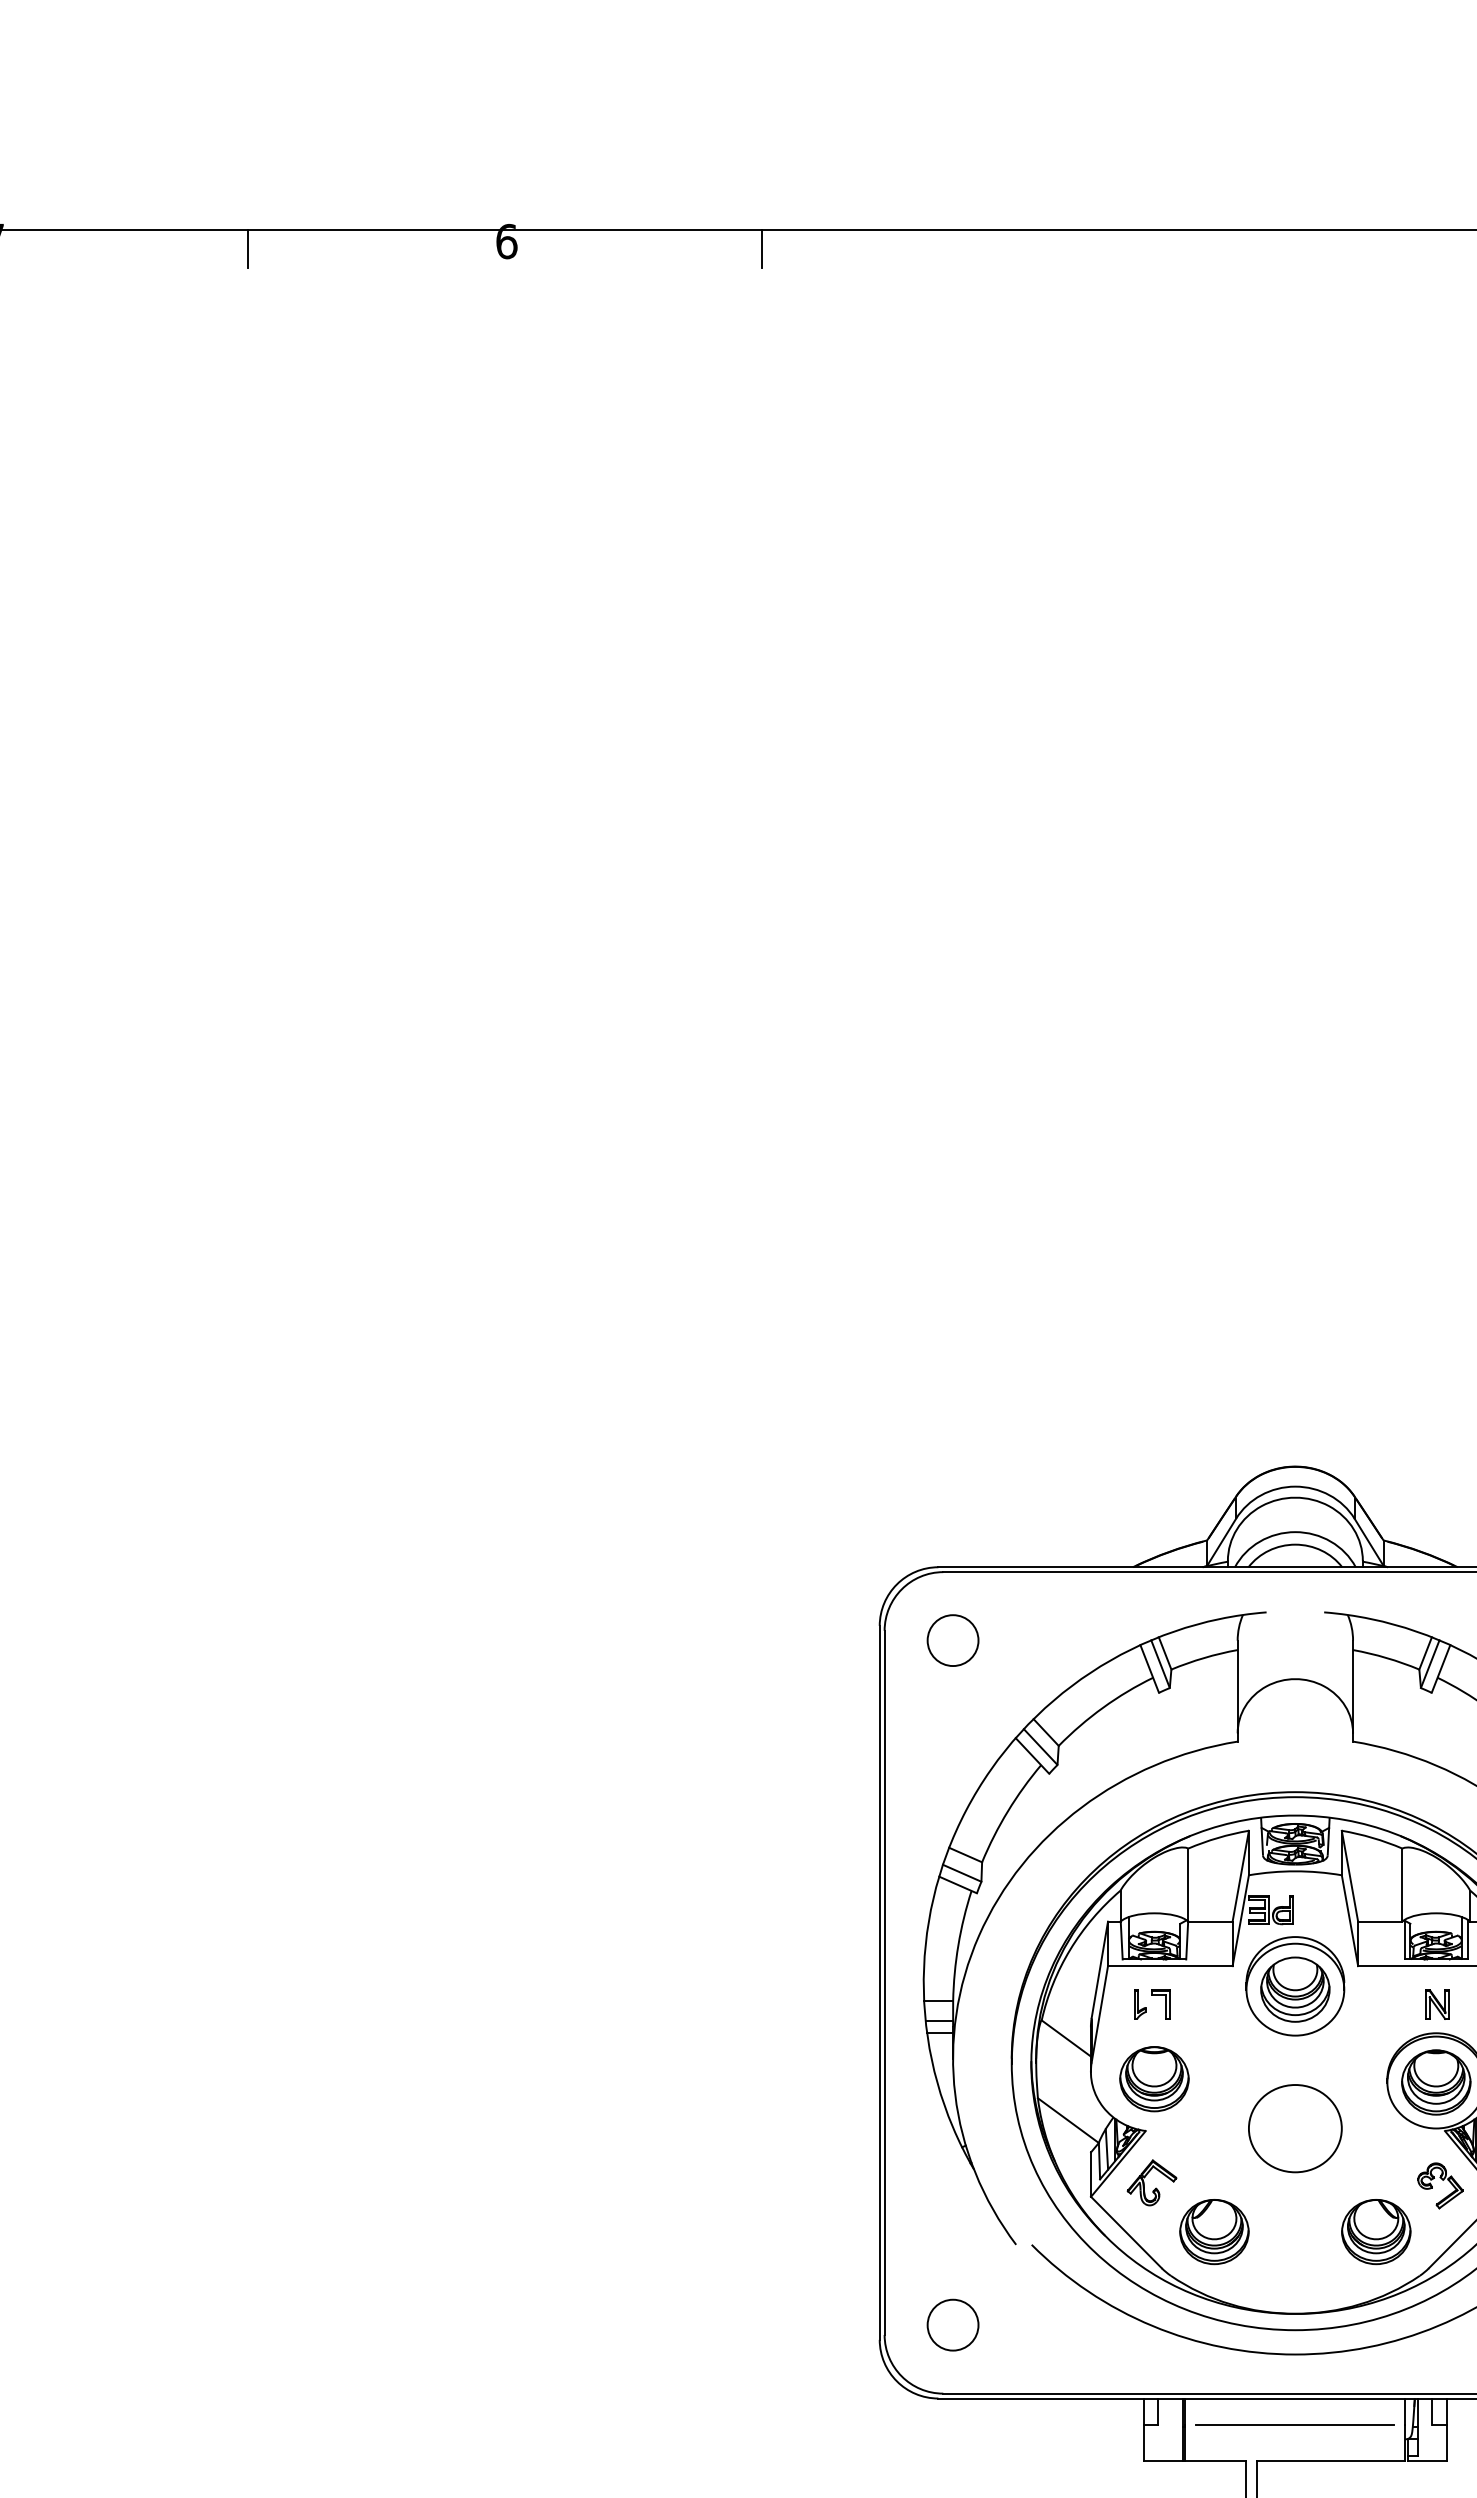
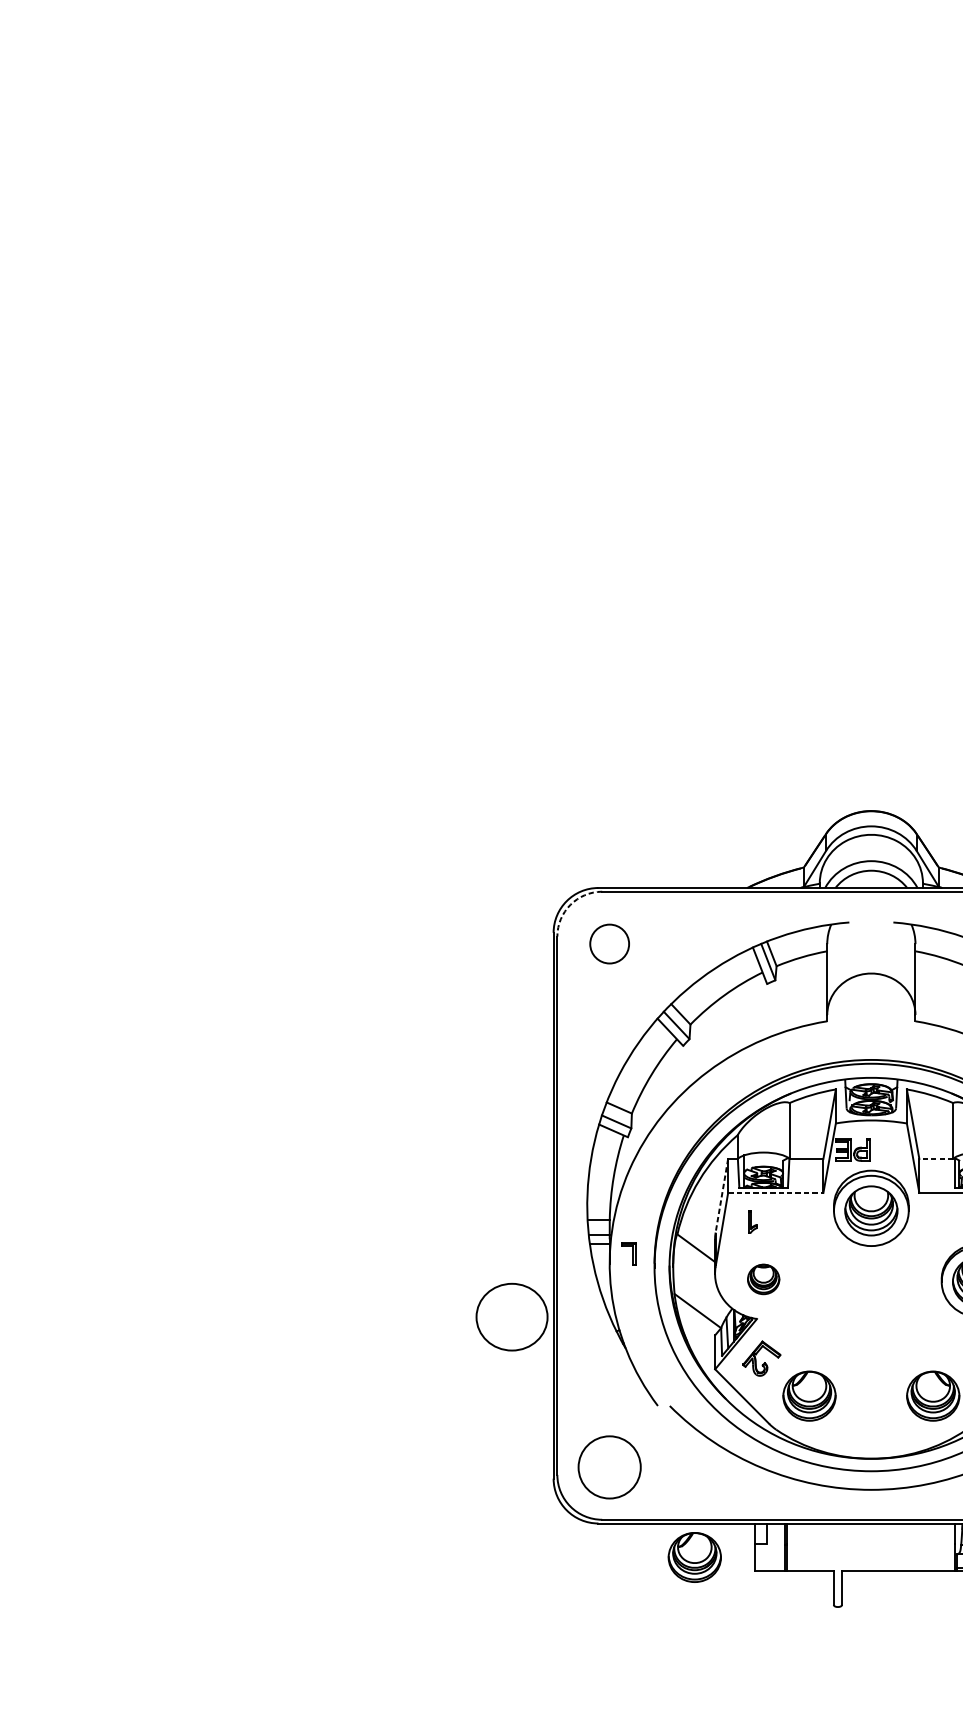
arc: (901, 1589) -> (570, 905), solid -> dashed
line: (1379, 1921) -> (935, 1158), solid -> dashed
line: (1170, 1966) -> (775, 1193), solid -> dashed
line: (1099, 1969) -> (721, 1195), solid -> dashed
part: (1160, 2004) -> (628, 1253), moved
part: (1154, 2079) -> (763, 1279), size x0.6
part: (1295, 2128) -> (512, 1317), moved
circle: (952, 2324) -> (609, 1466), size x1.6
line: (1295, 2425) -> (871, 1544), removed
part: (1064, 2443) -> (694, 1557), added

